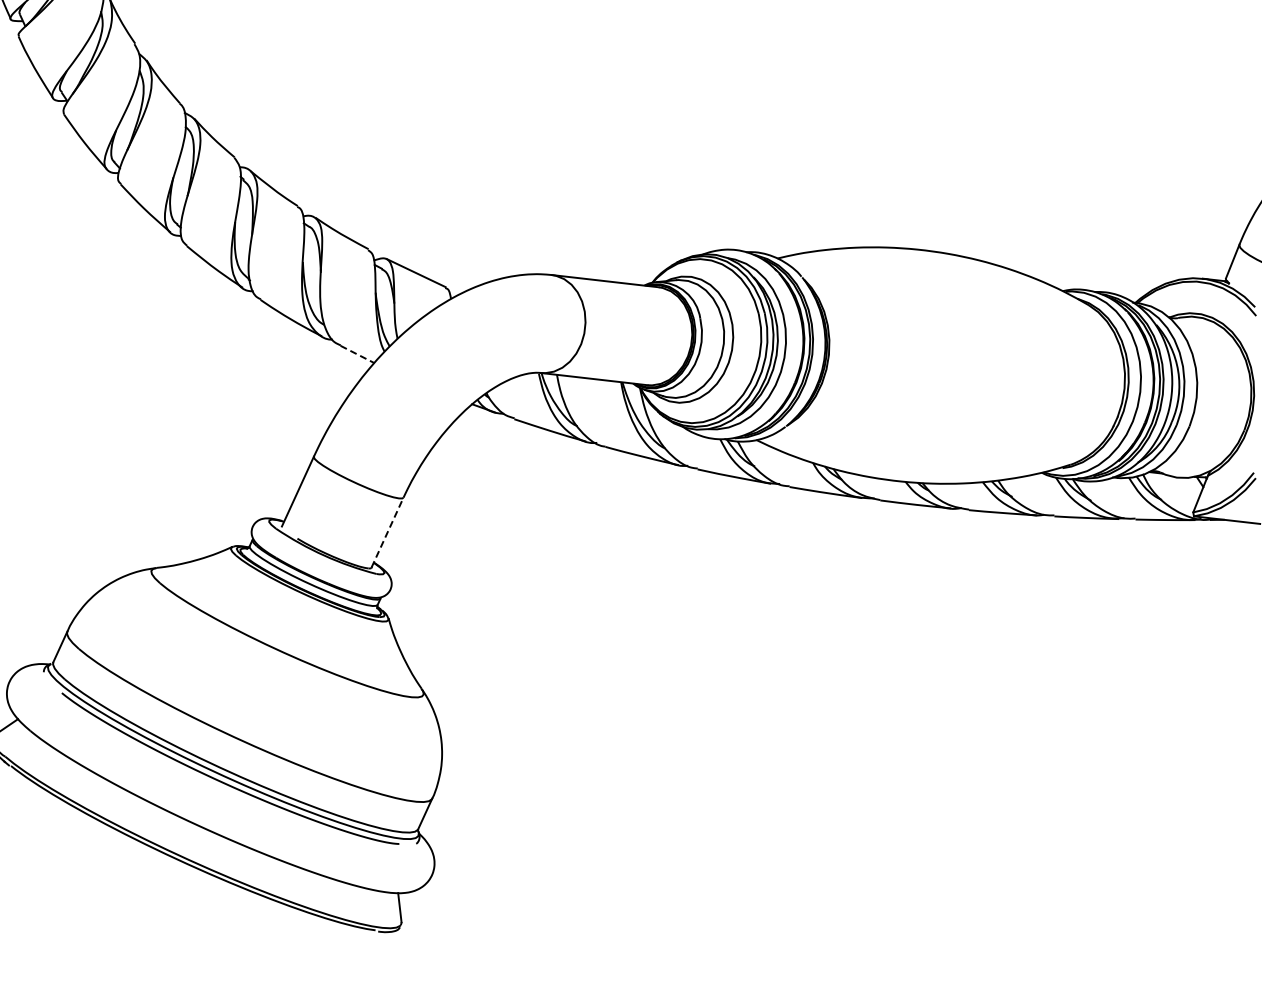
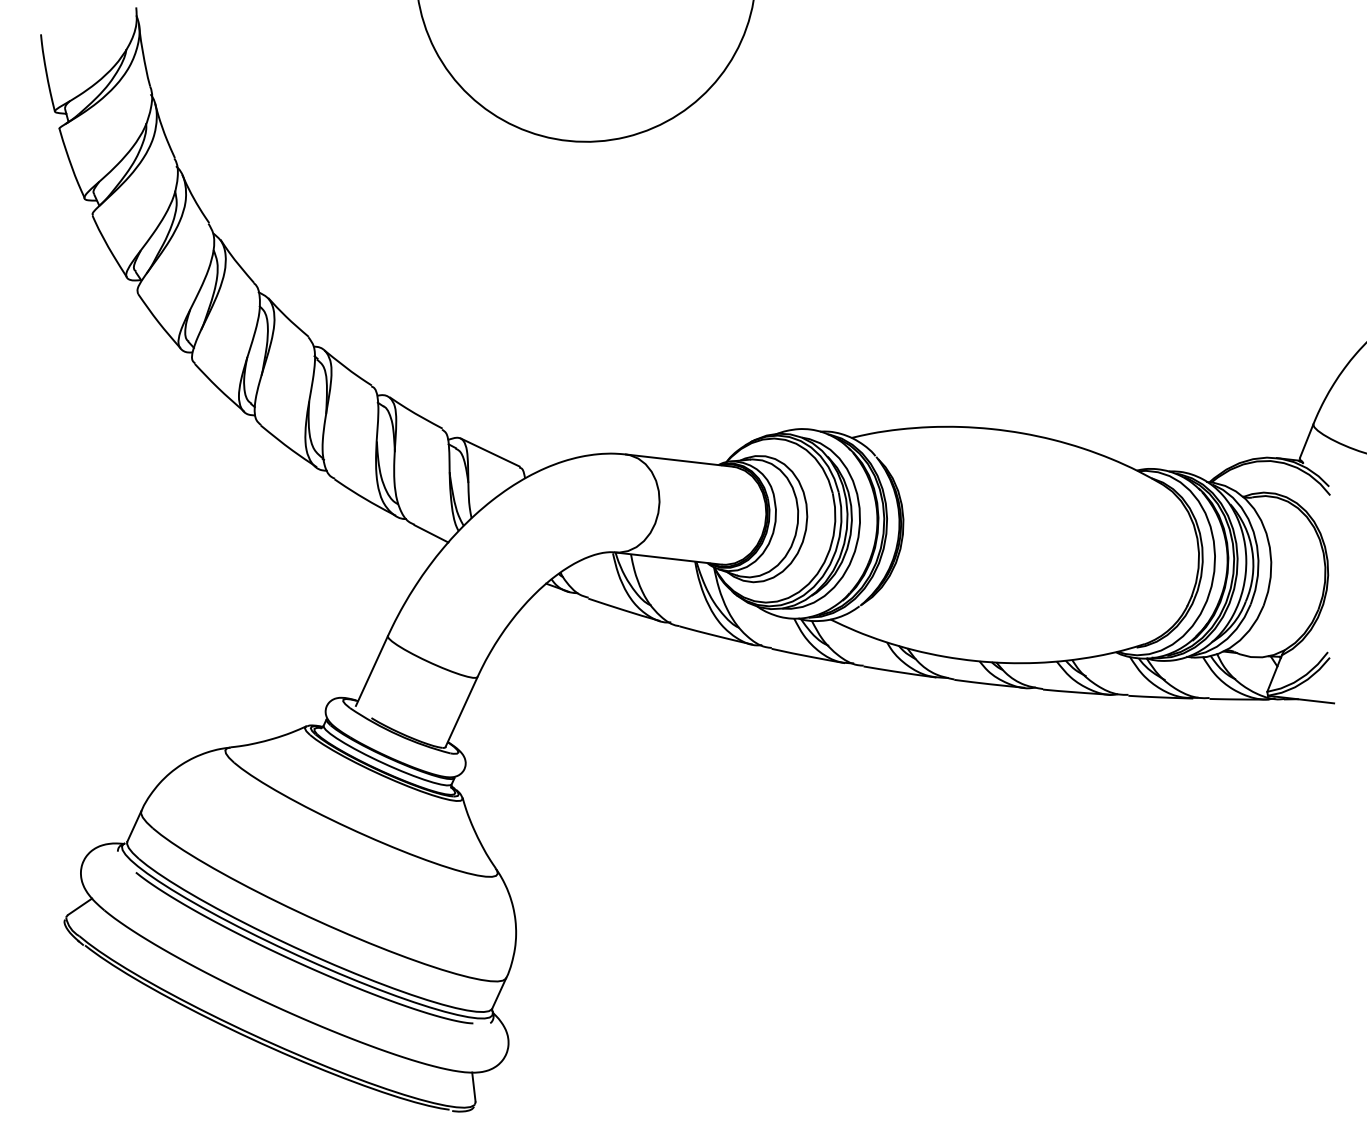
line: (357, 354) -> (431, 533), dashed -> solid
line: (387, 532) -> (461, 711), dashed -> solid

